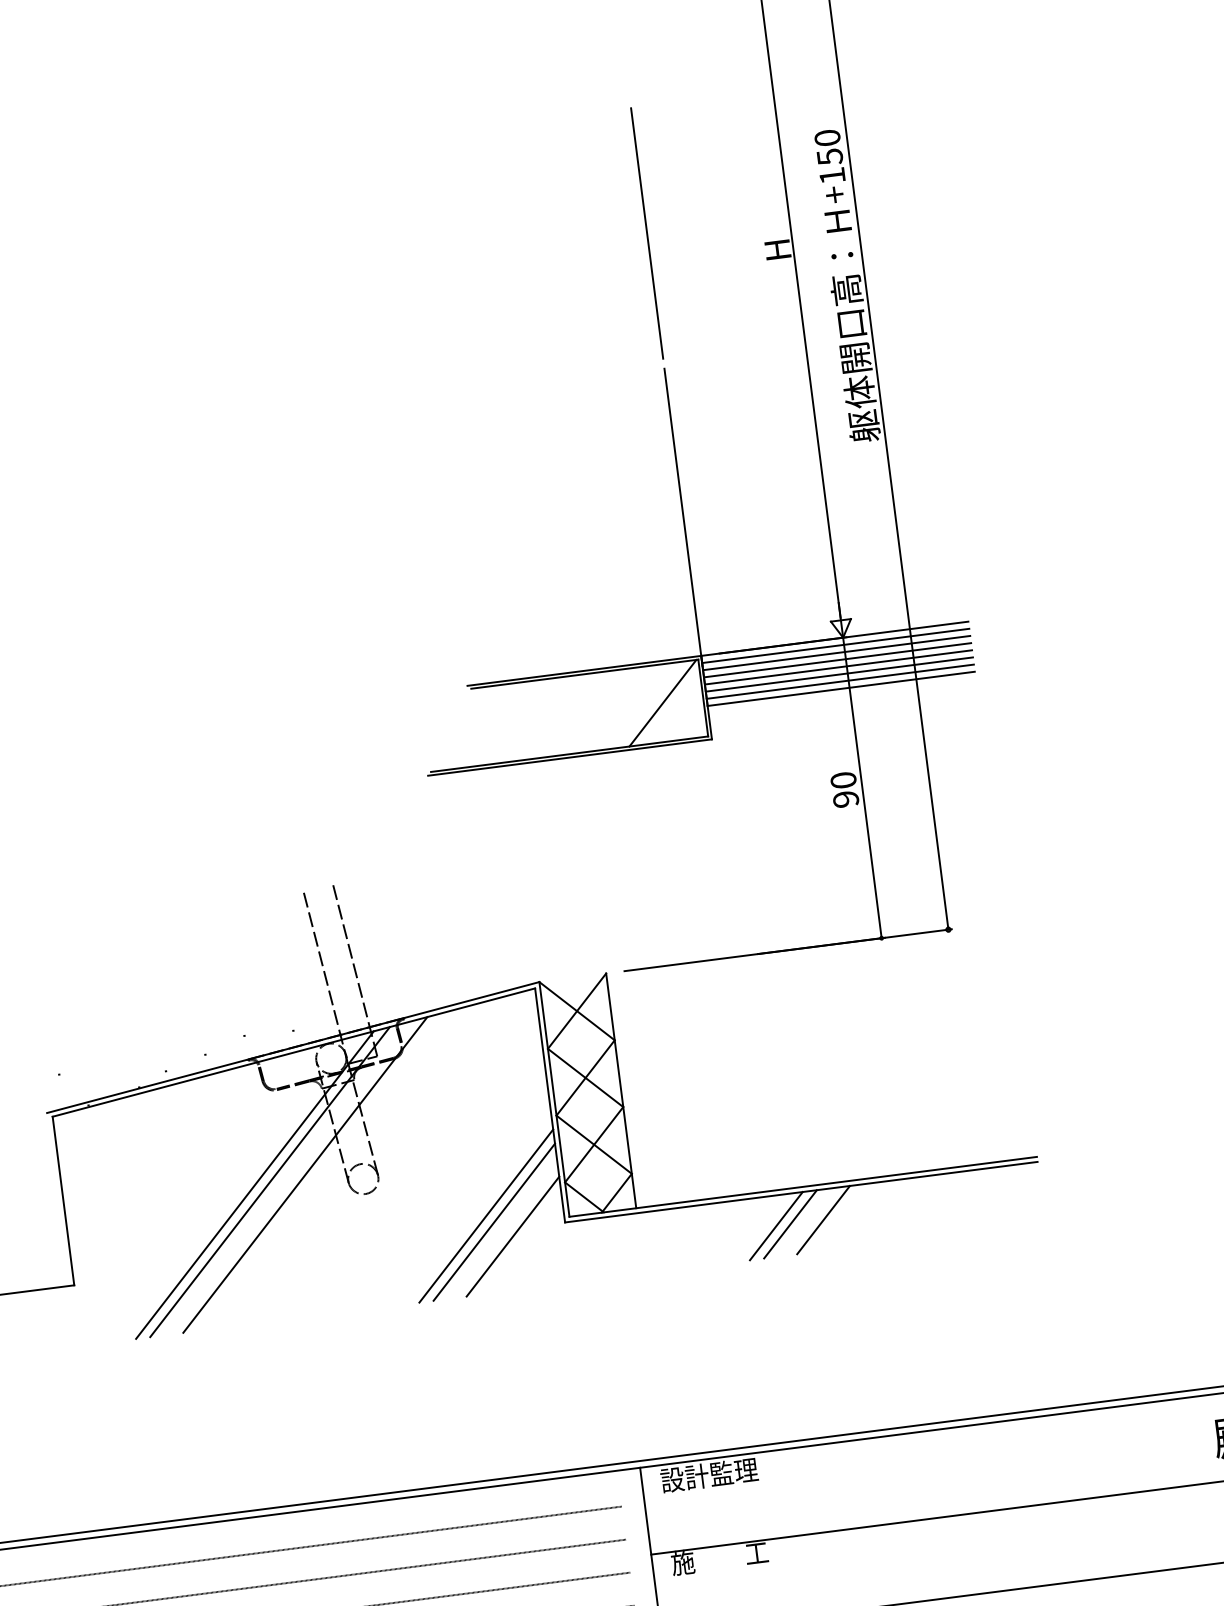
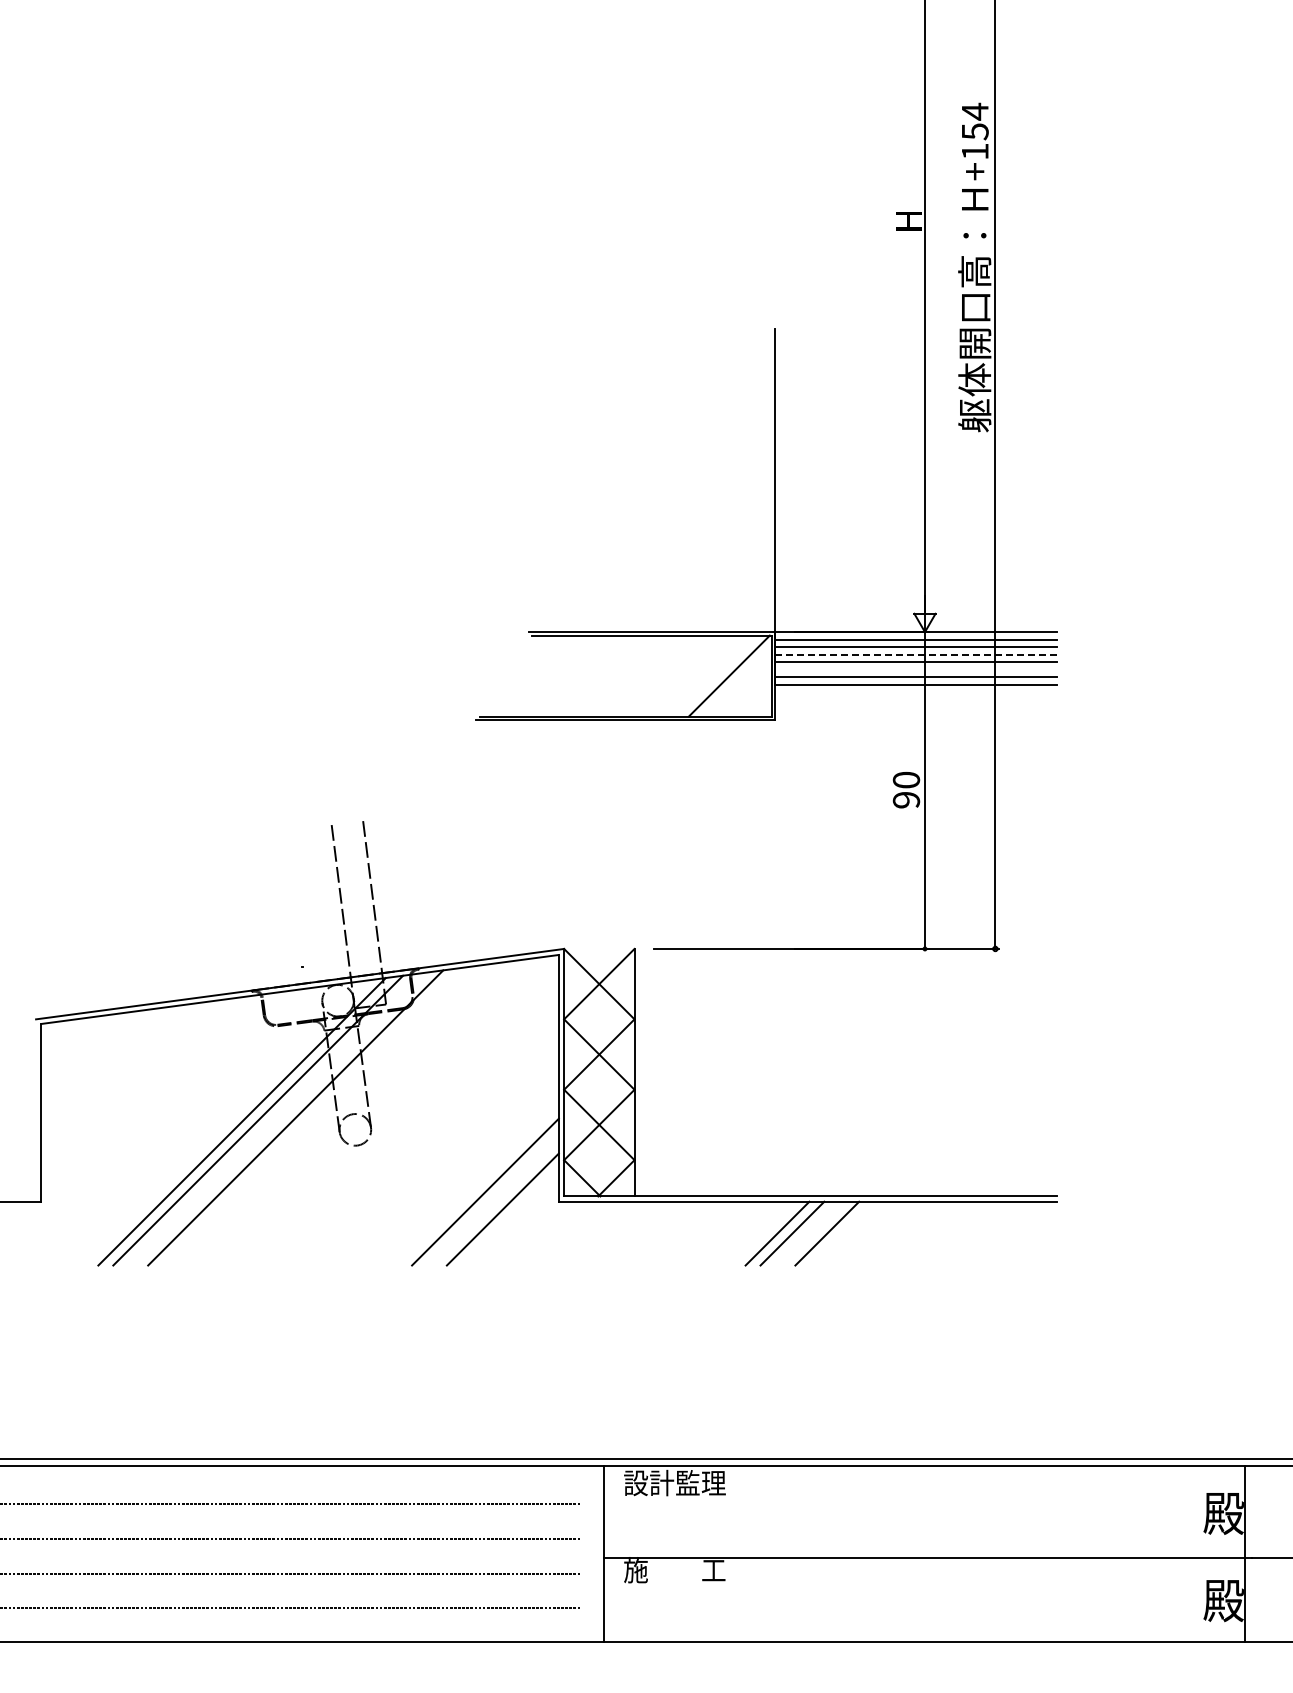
text: (826, 137) -> (974, 111), +150 -> +154
line: (646, 233) -> (774, 186), removed
line: (837, 659) -> (916, 654), solid -> dashed
line: (839, 674) -> (916, 669), removed
line: (485, 1216) -> (477, 1184), removed

